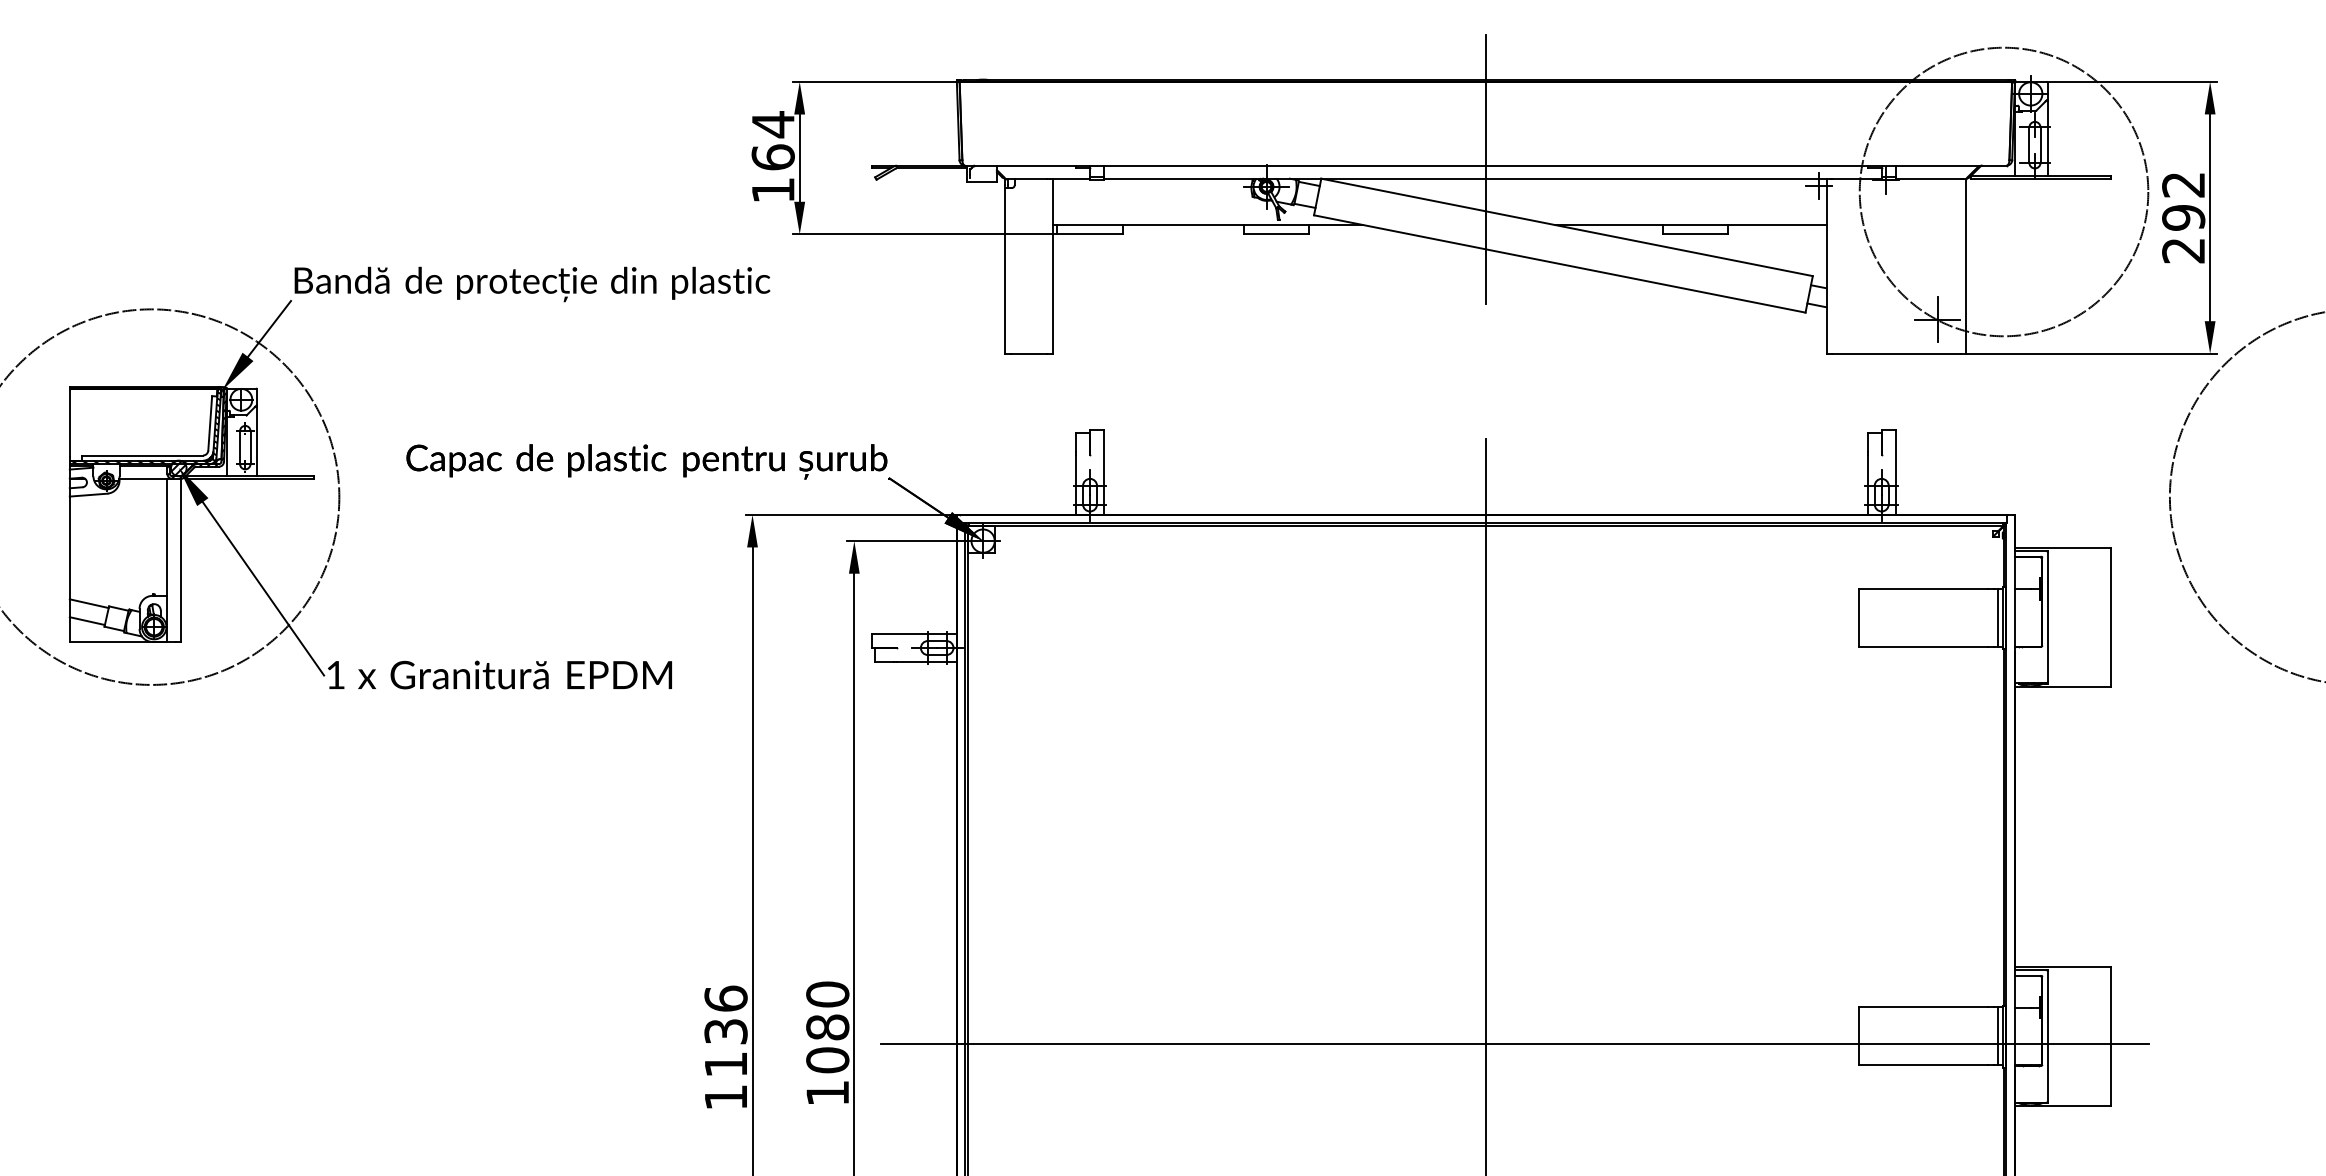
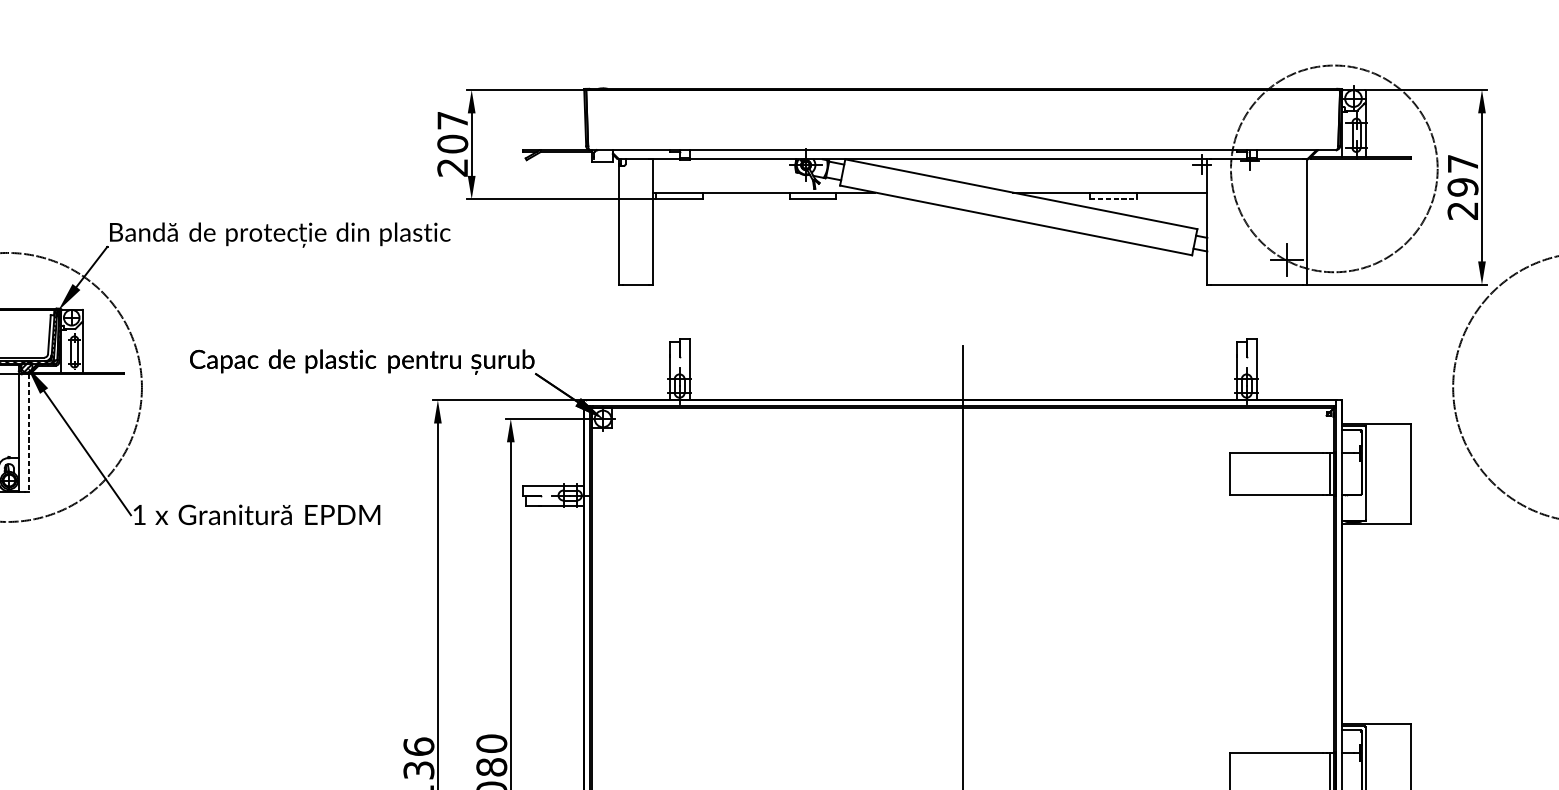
text: (772, 156) -> (452, 143), 164 -> 207
line: (1485, 169) -> (962, 152), removed
text: (2183, 184) -> (1462, 163), 292 -> 297
line: (1695, 234) -> (1113, 199), solid -> dashed
line: (181, 560) -> (28, 432), solid -> dashed
line: (1514, 1043) -> (983, 778), removed

